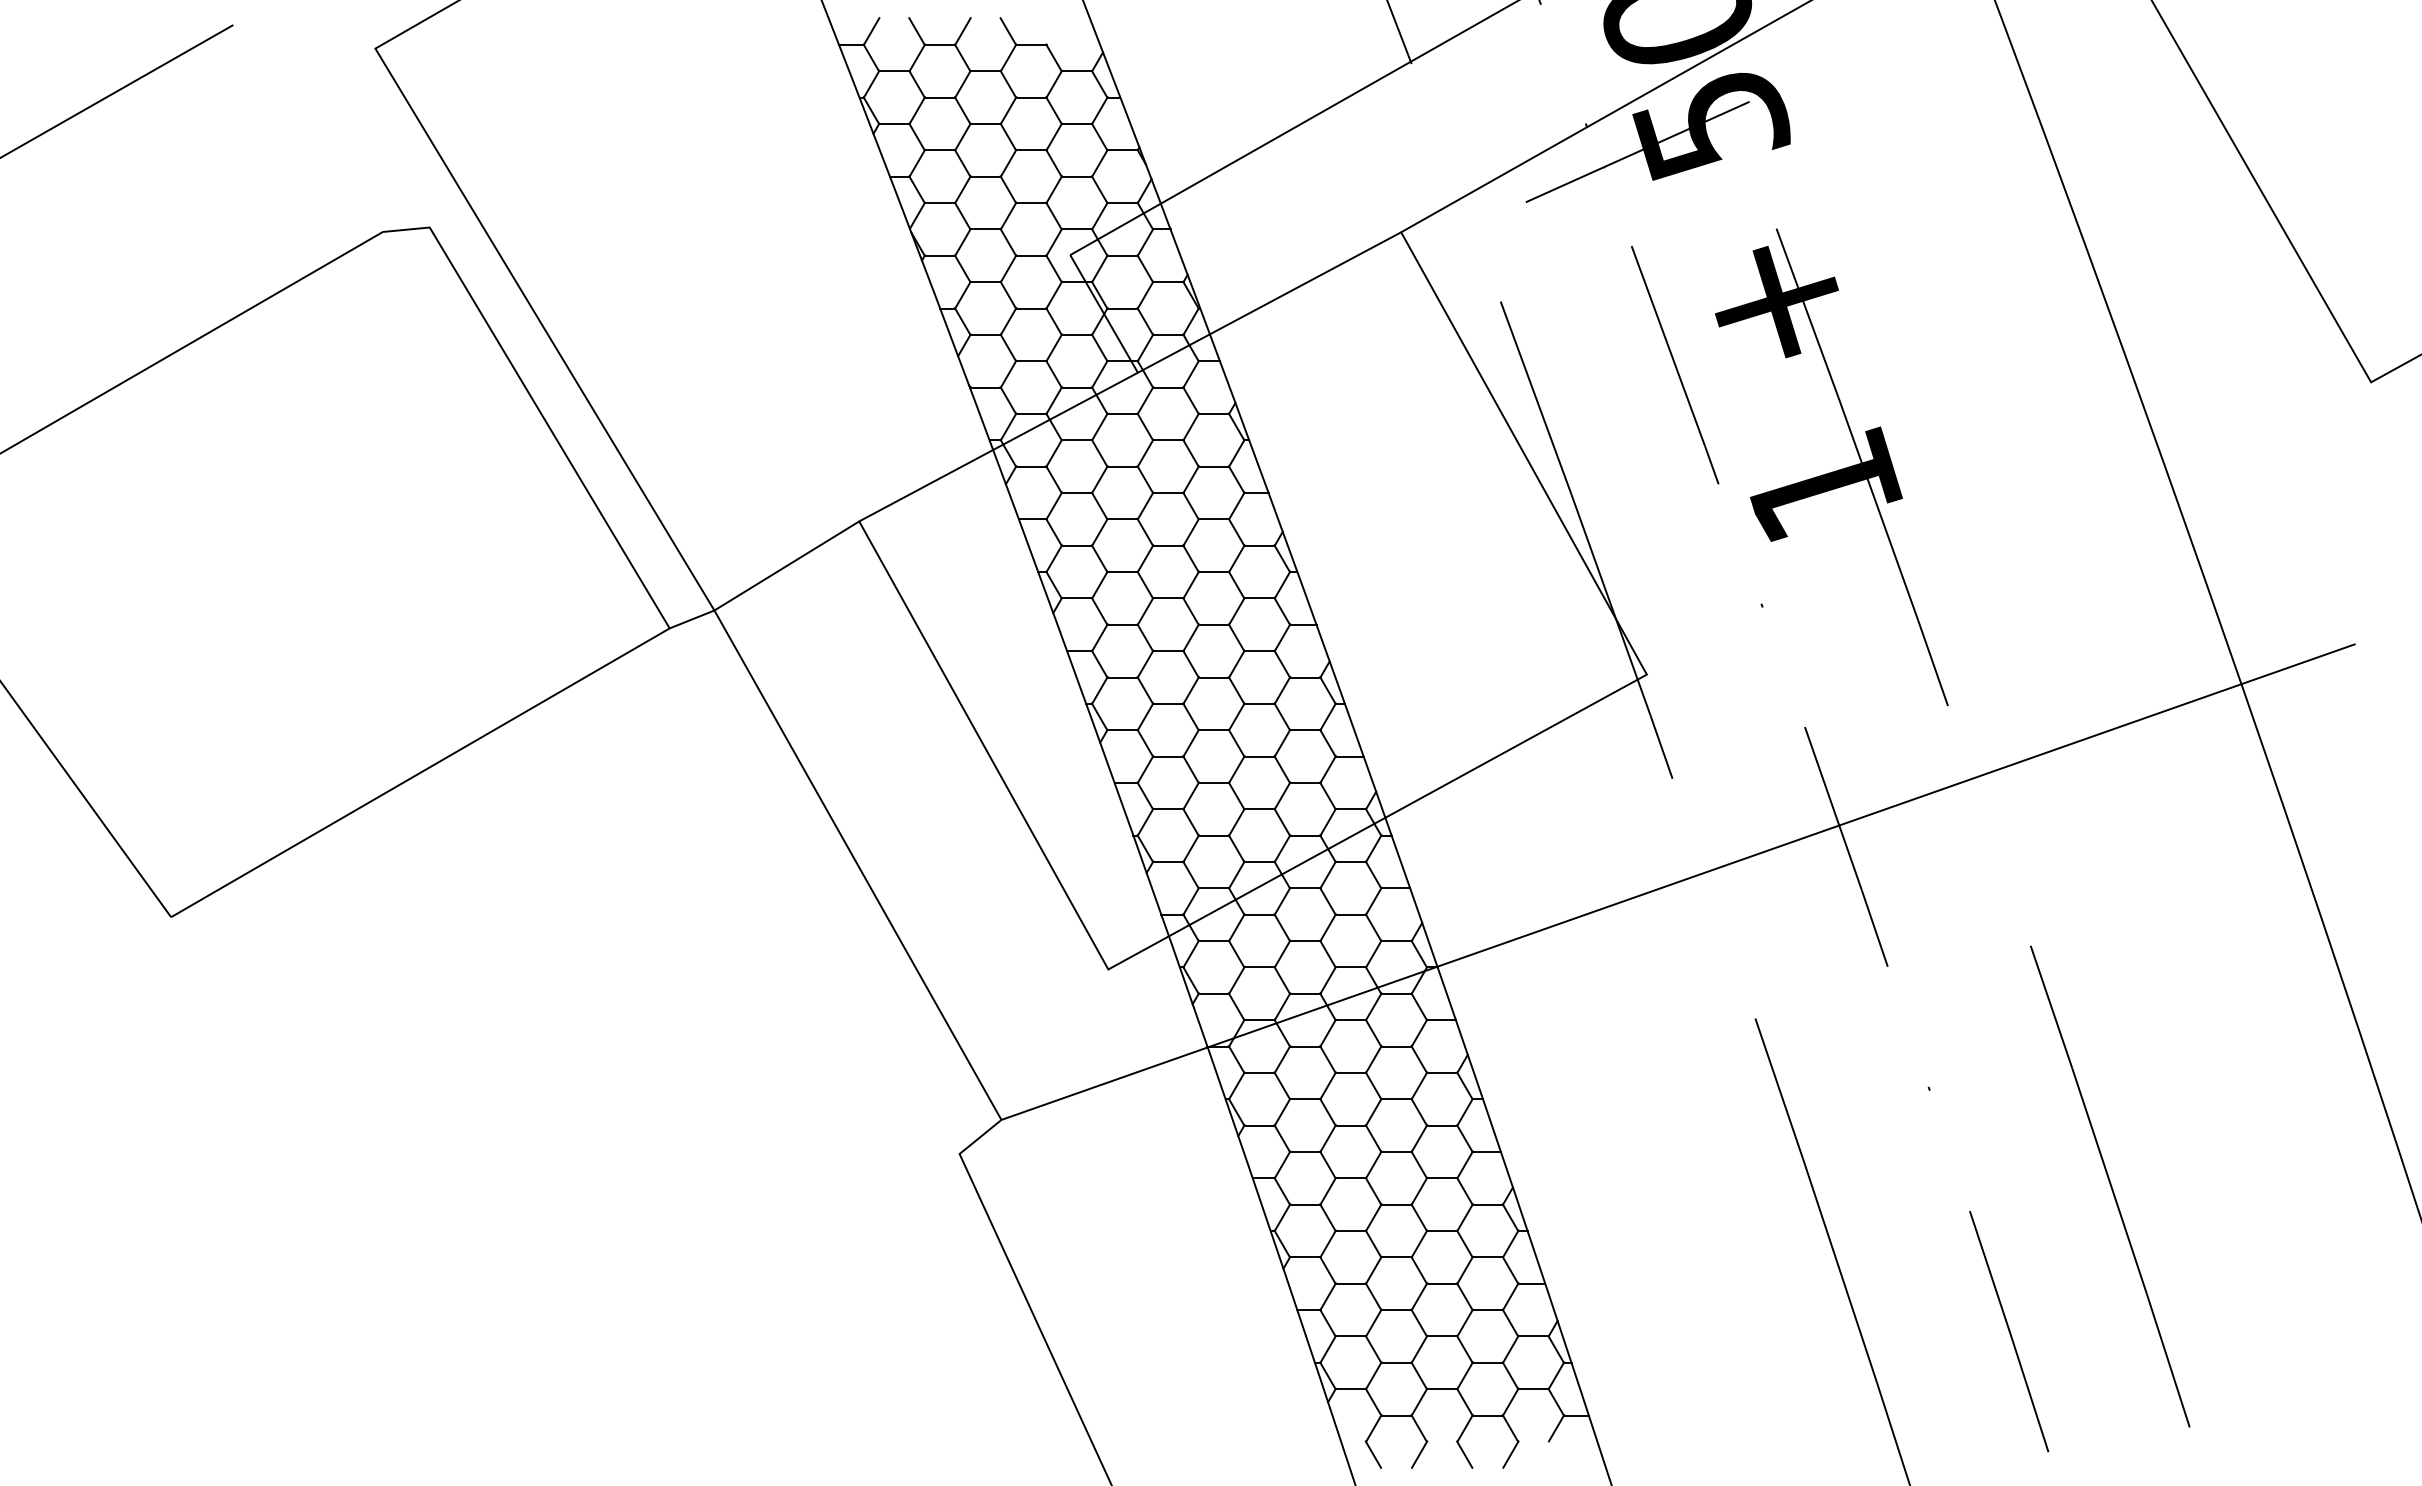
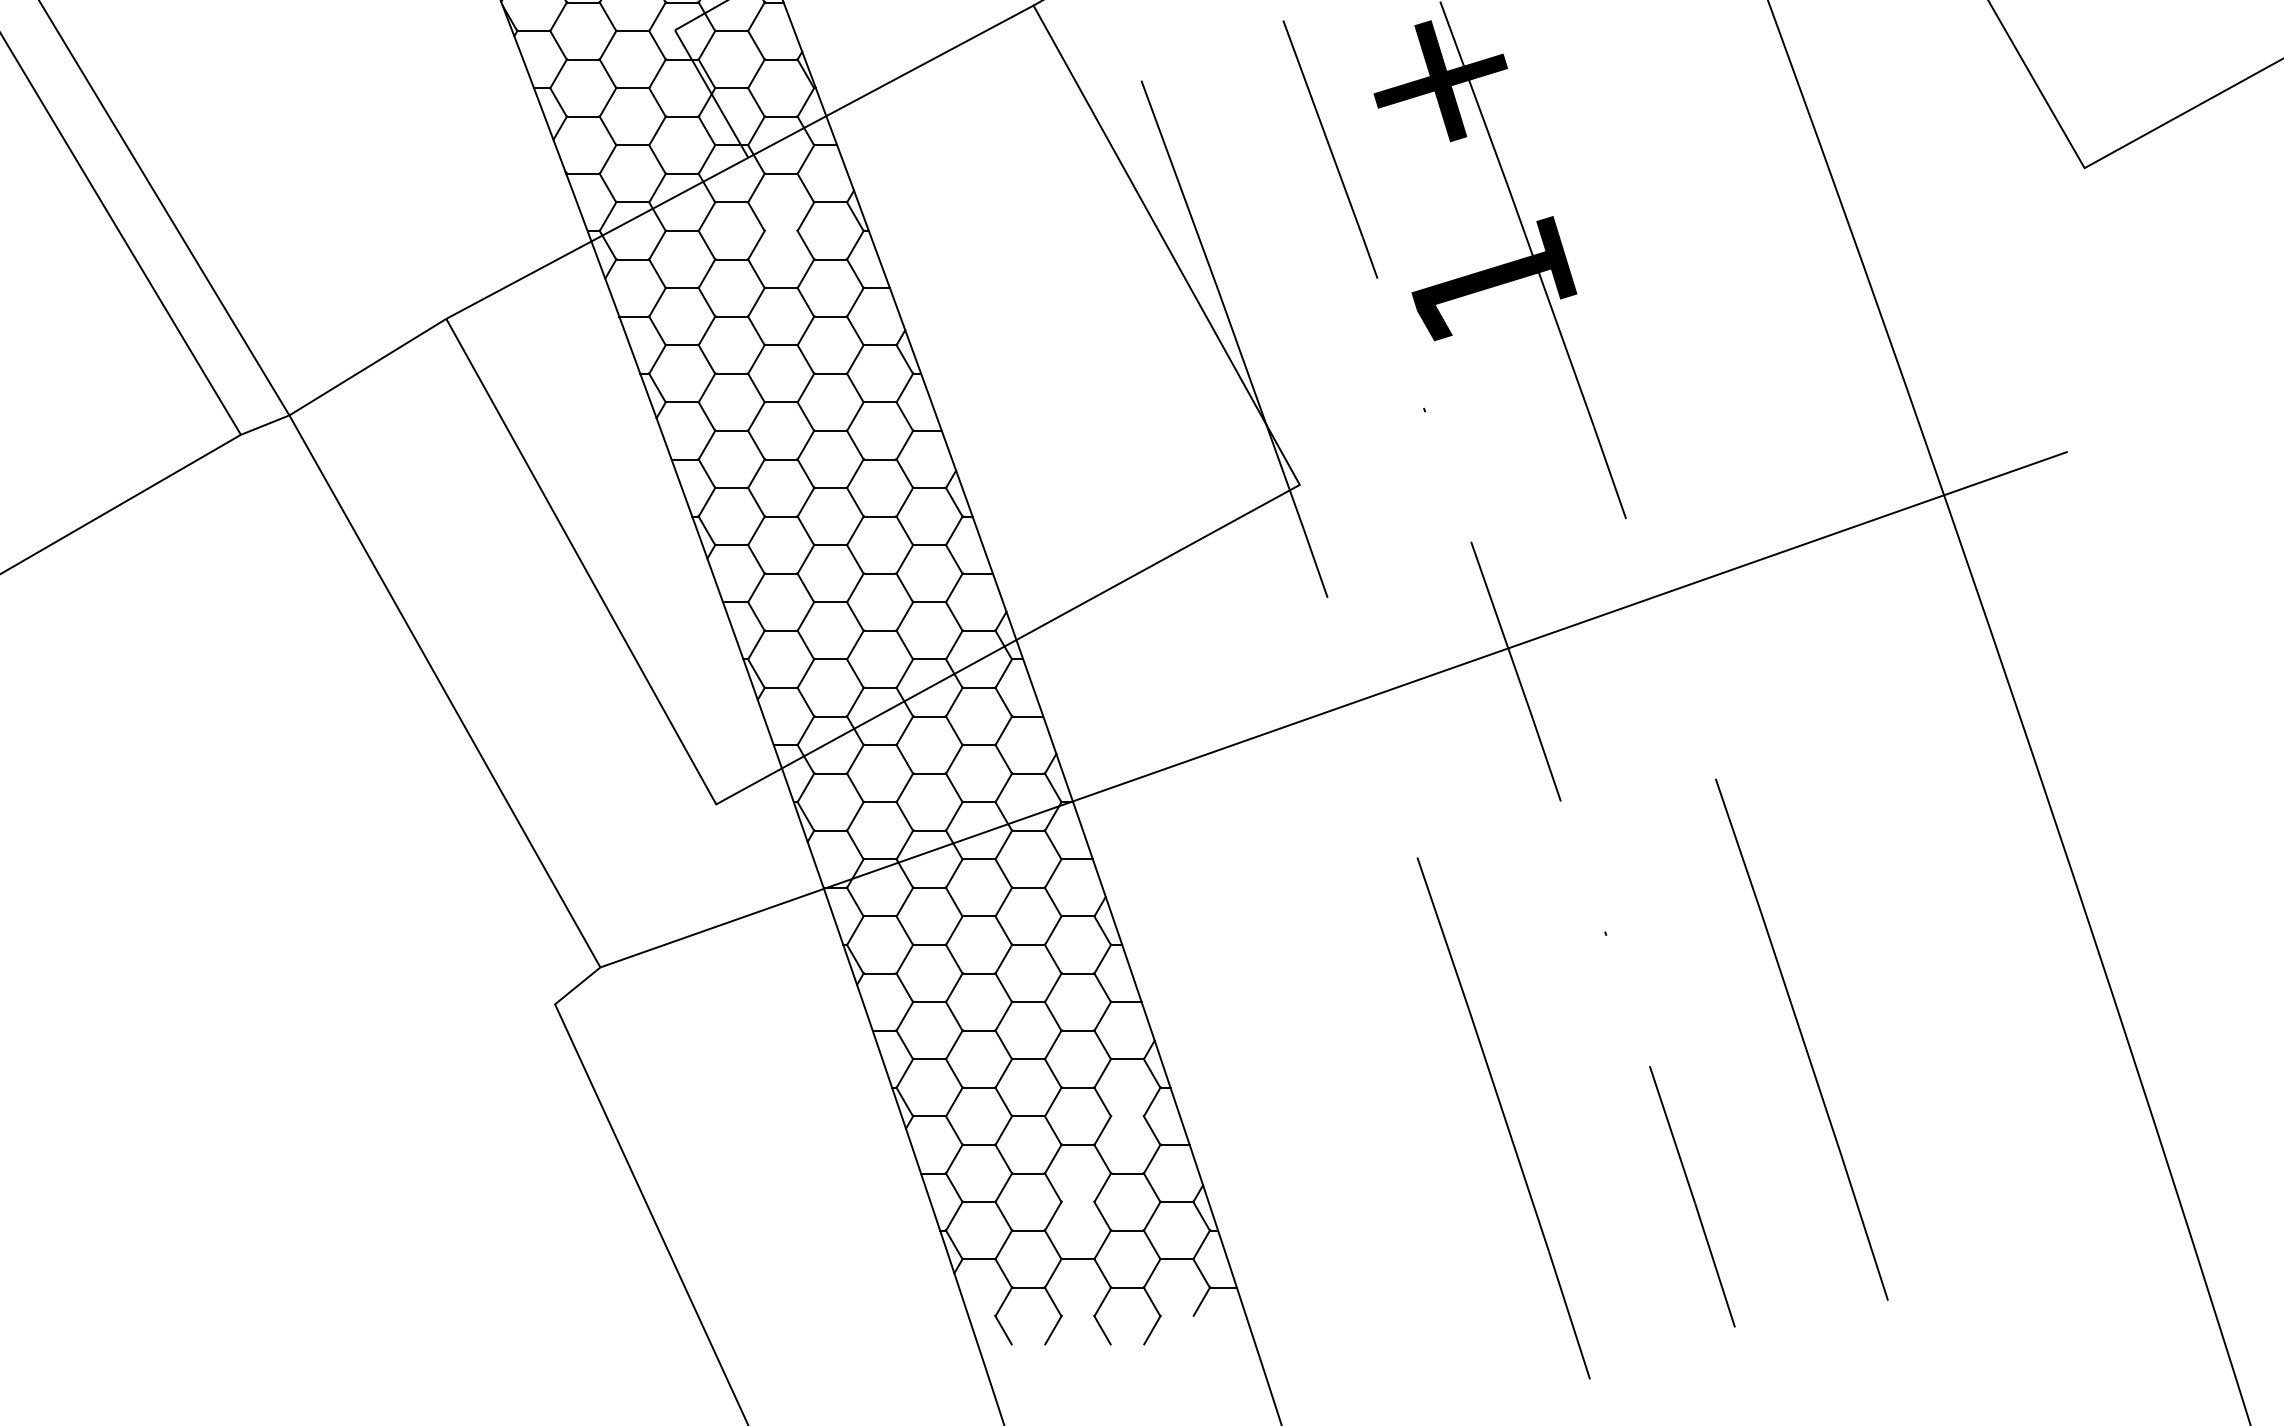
line: (1168, 440) -> (781, 231), removed
line: (1487, 1257) -> (1127, 1116), removed
line: (1442, 1336) -> (1078, 1202), removed

